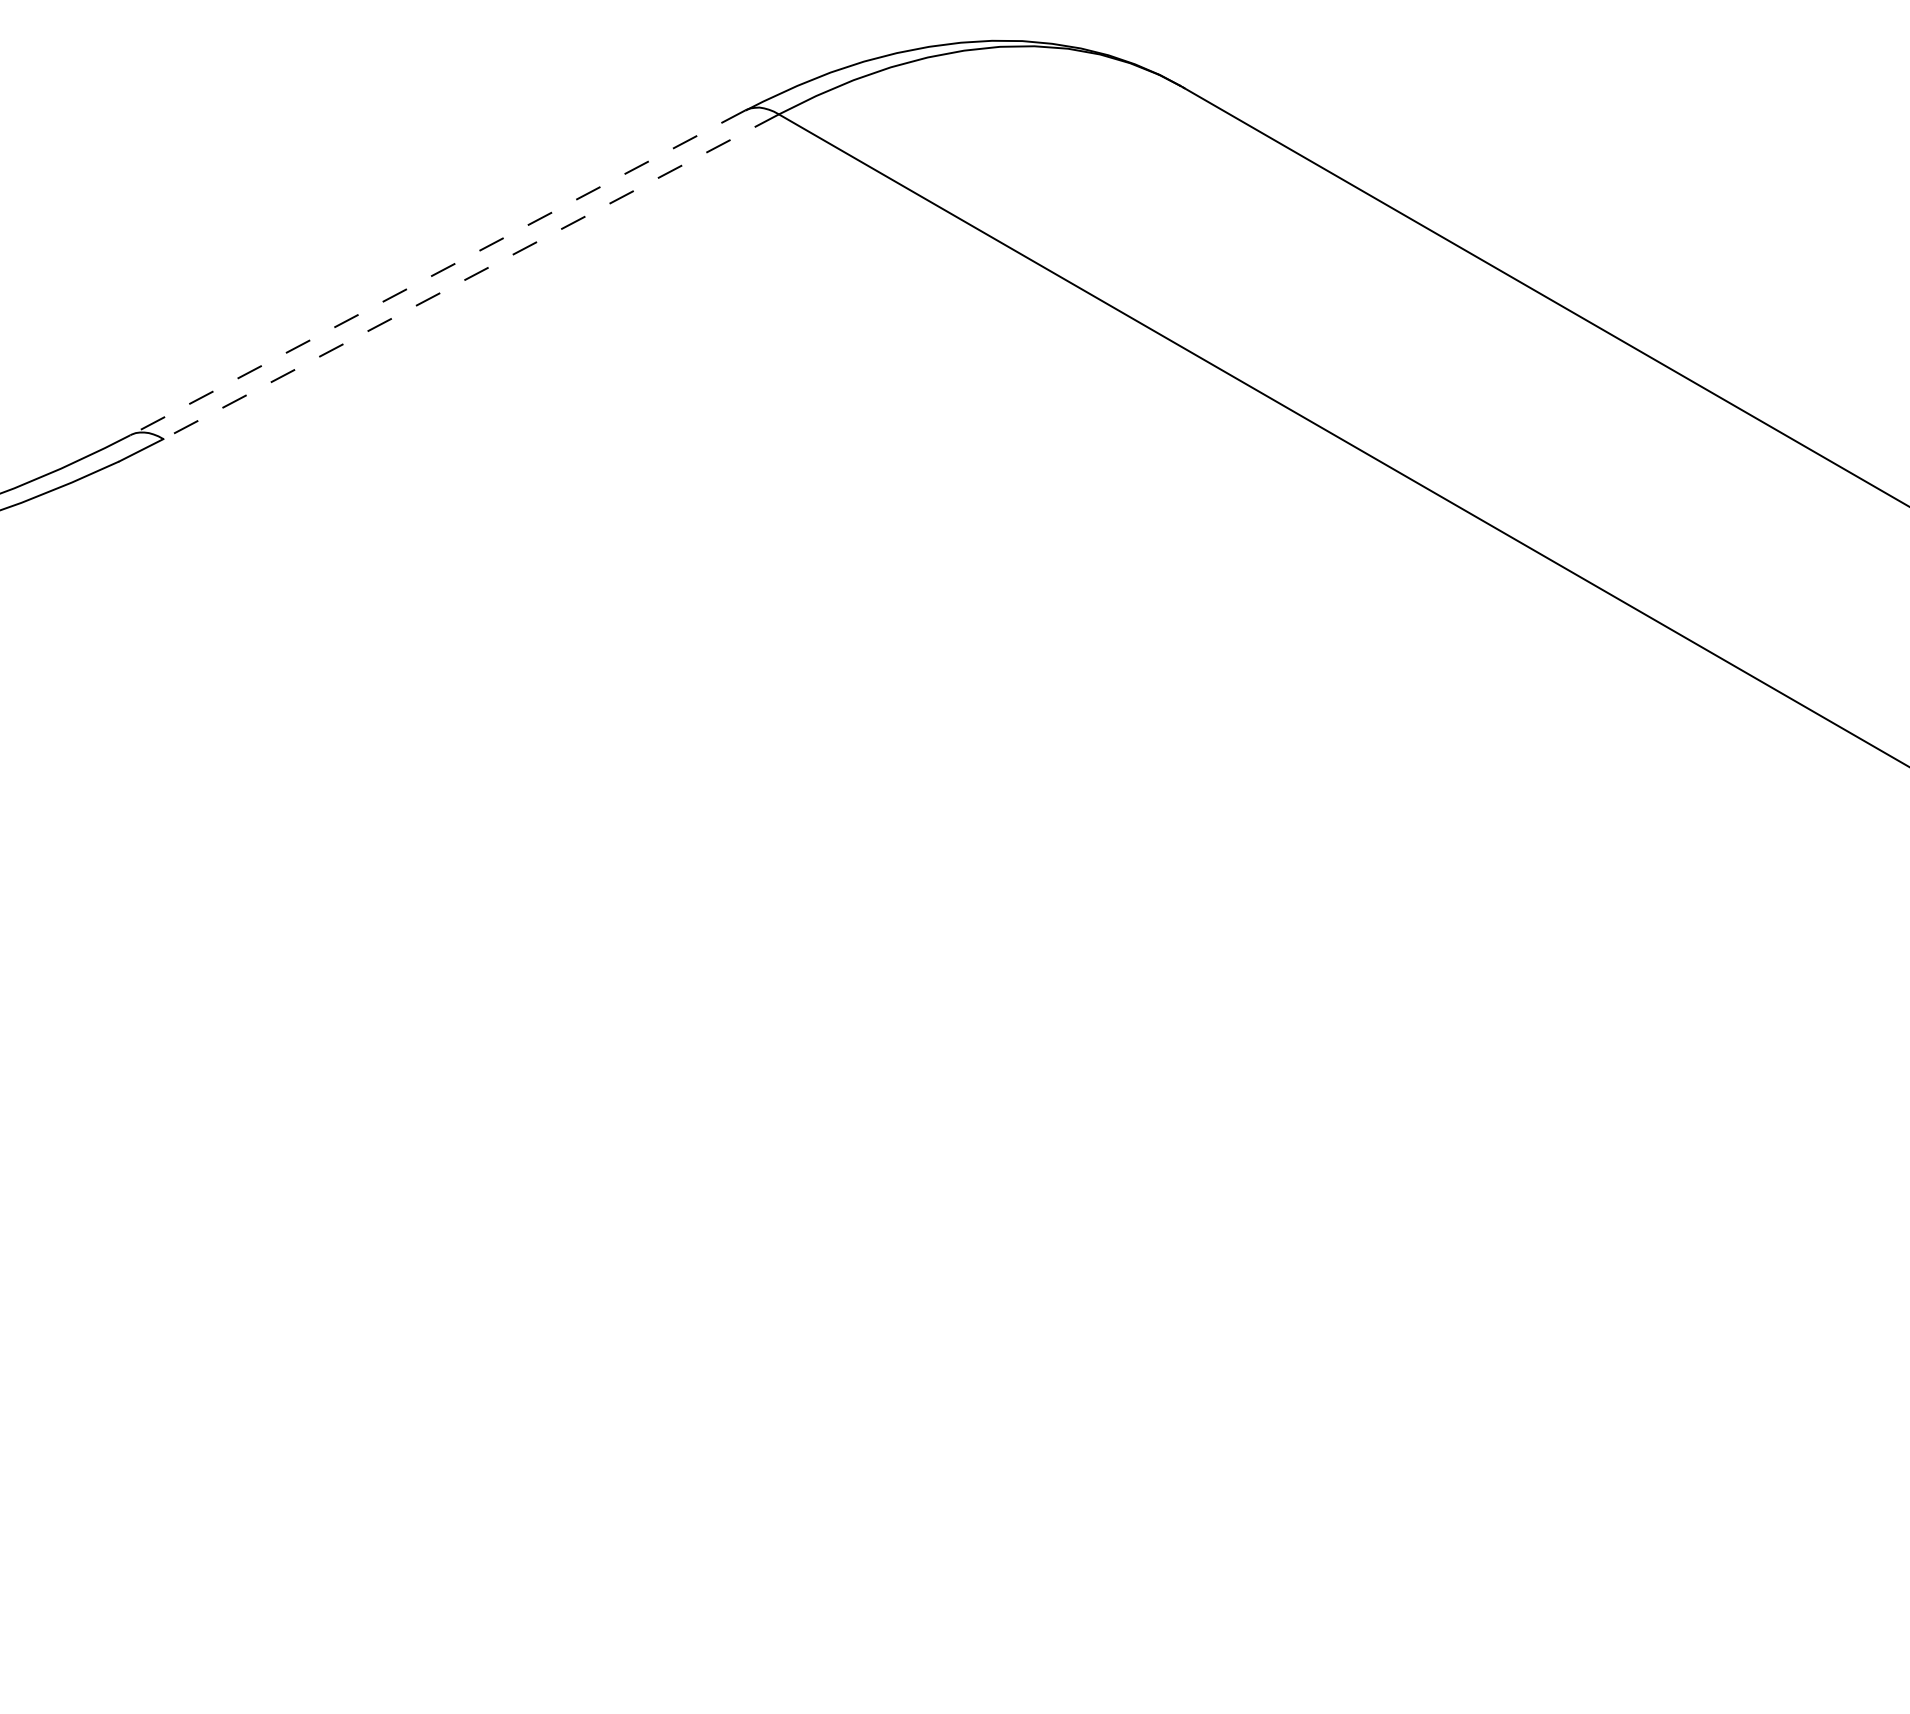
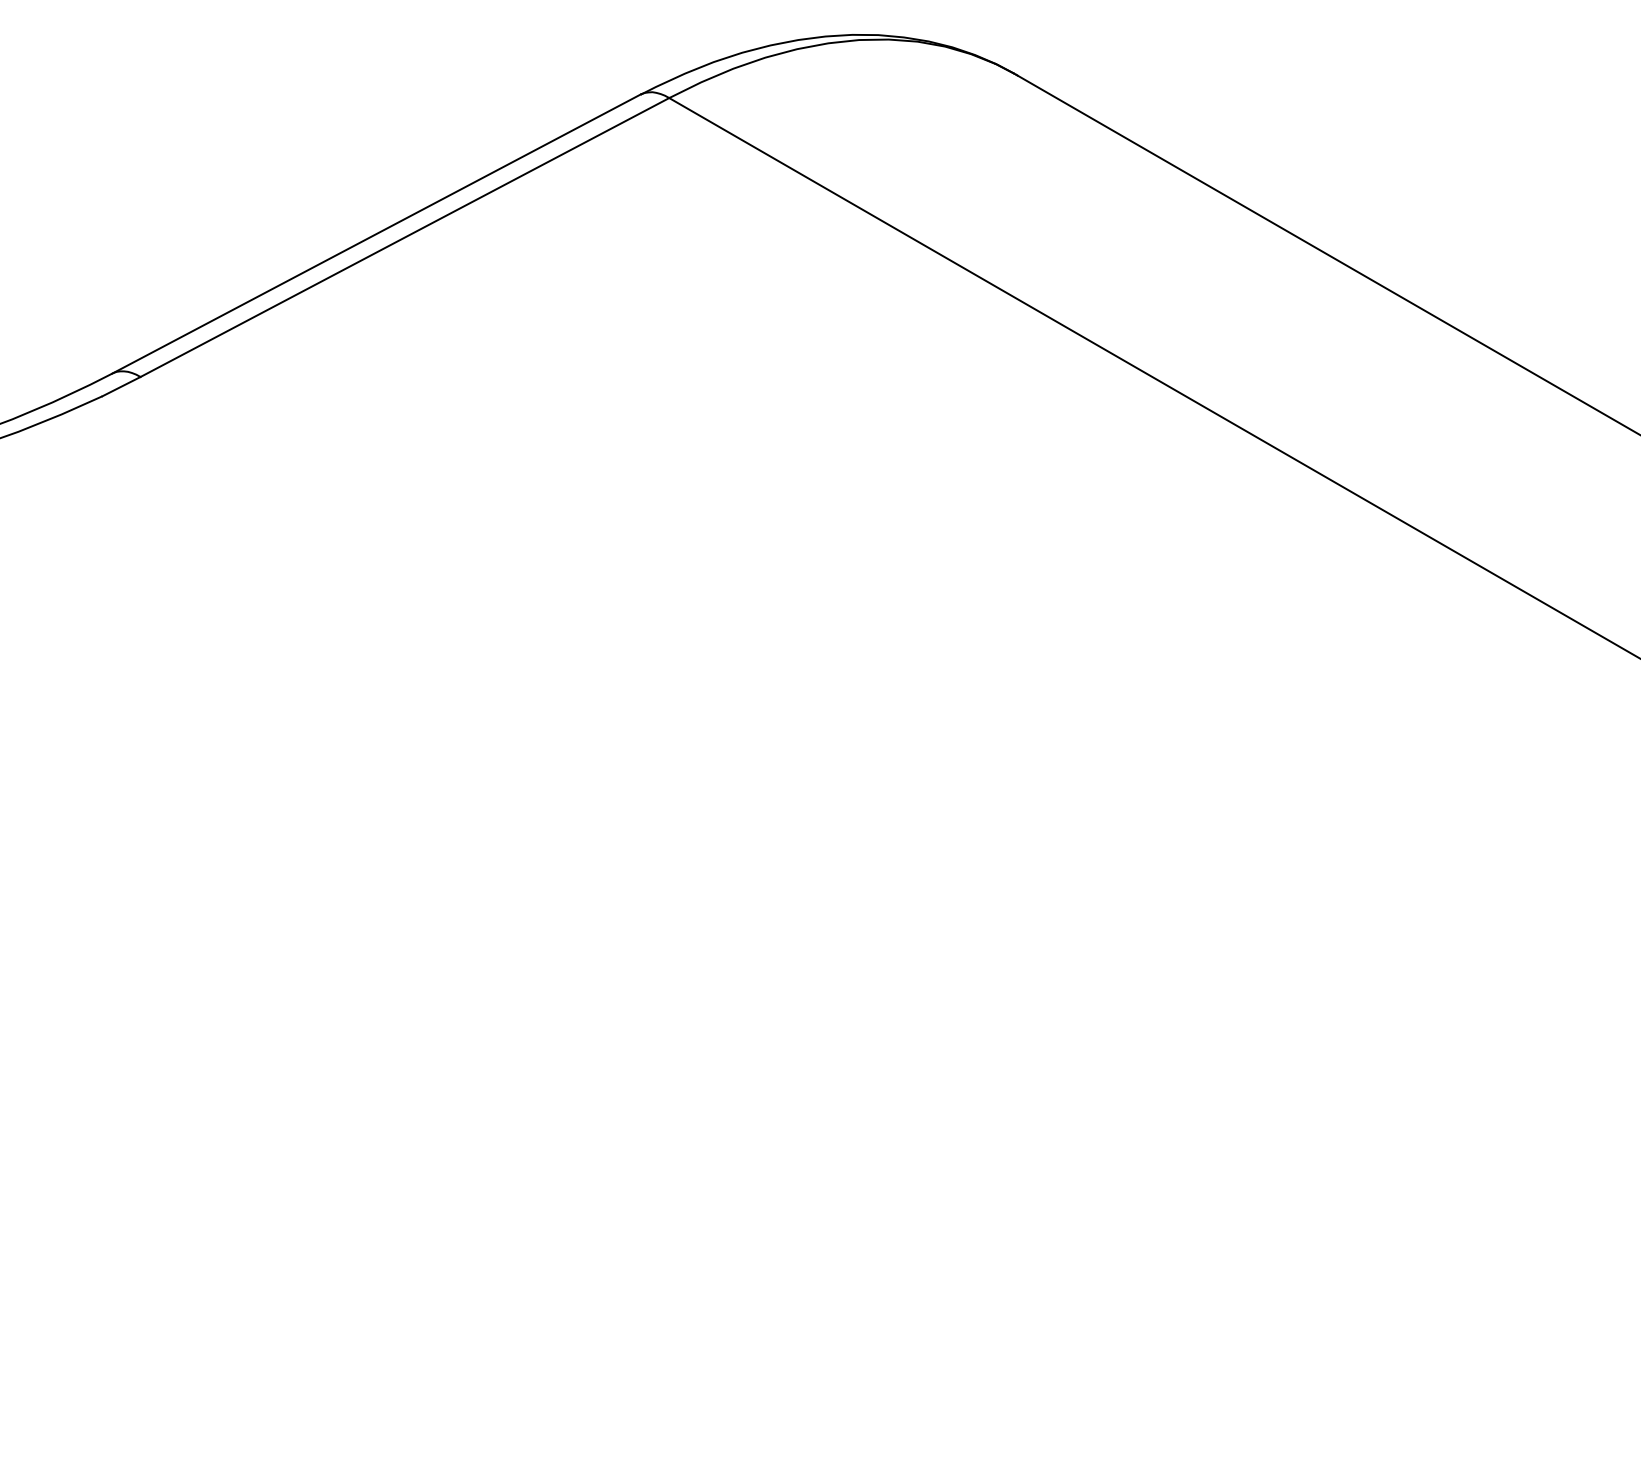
line: (438, 273) -> (376, 234), dashed -> solid
line: (470, 276) -> (404, 237), dashed -> solid

